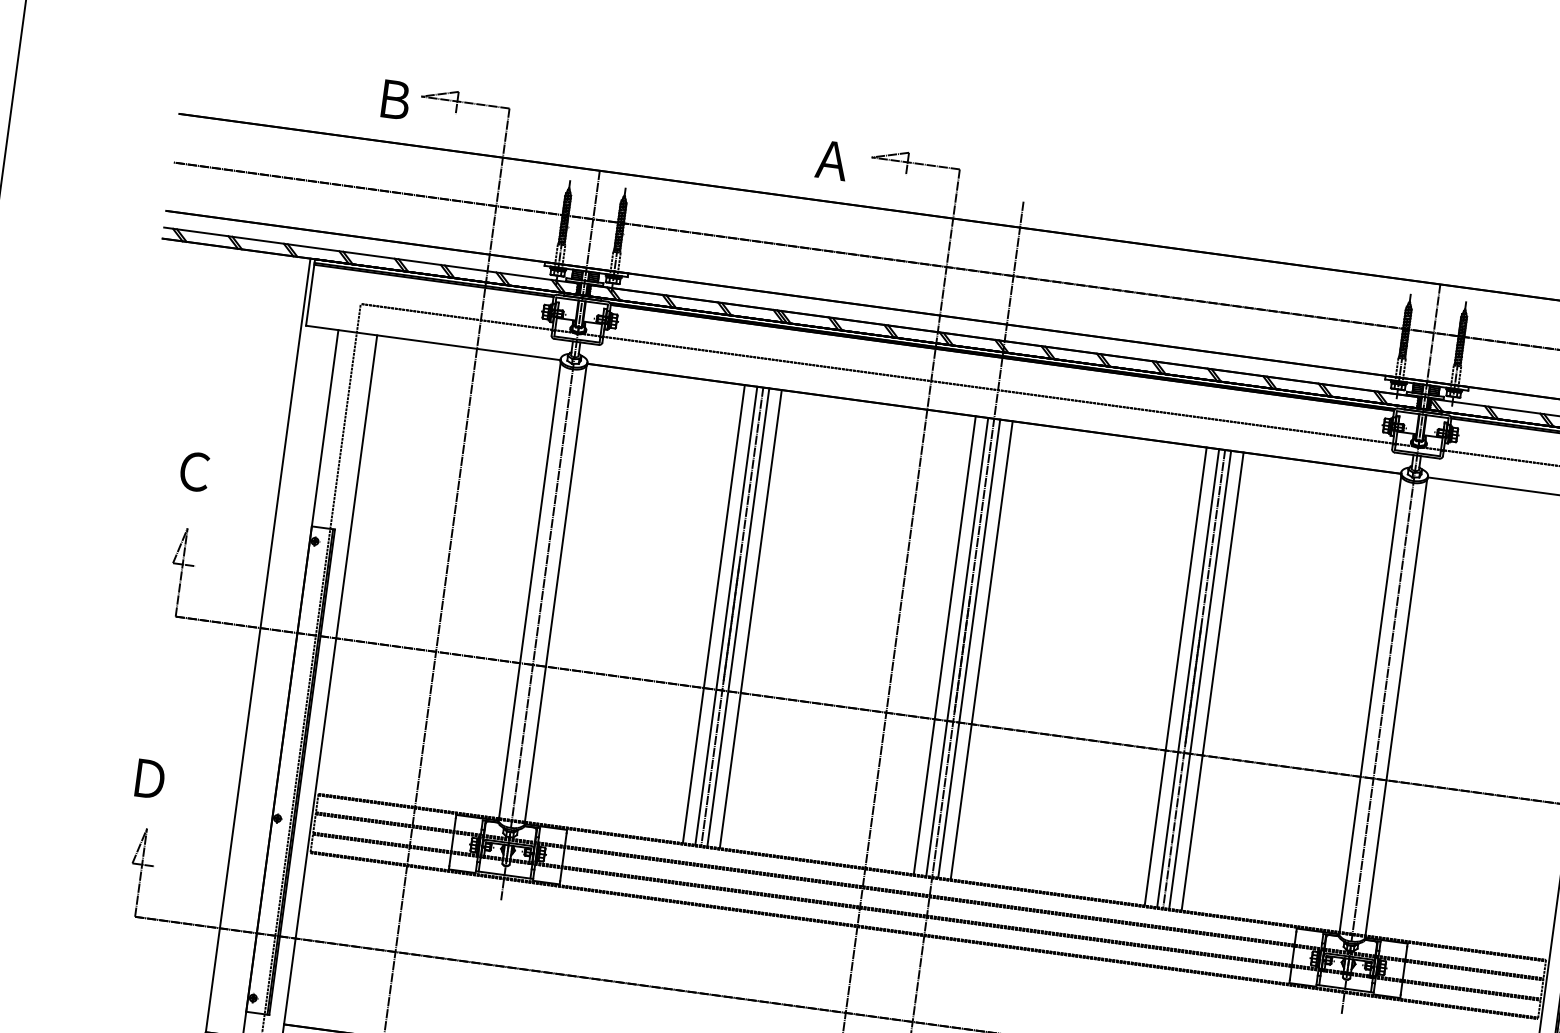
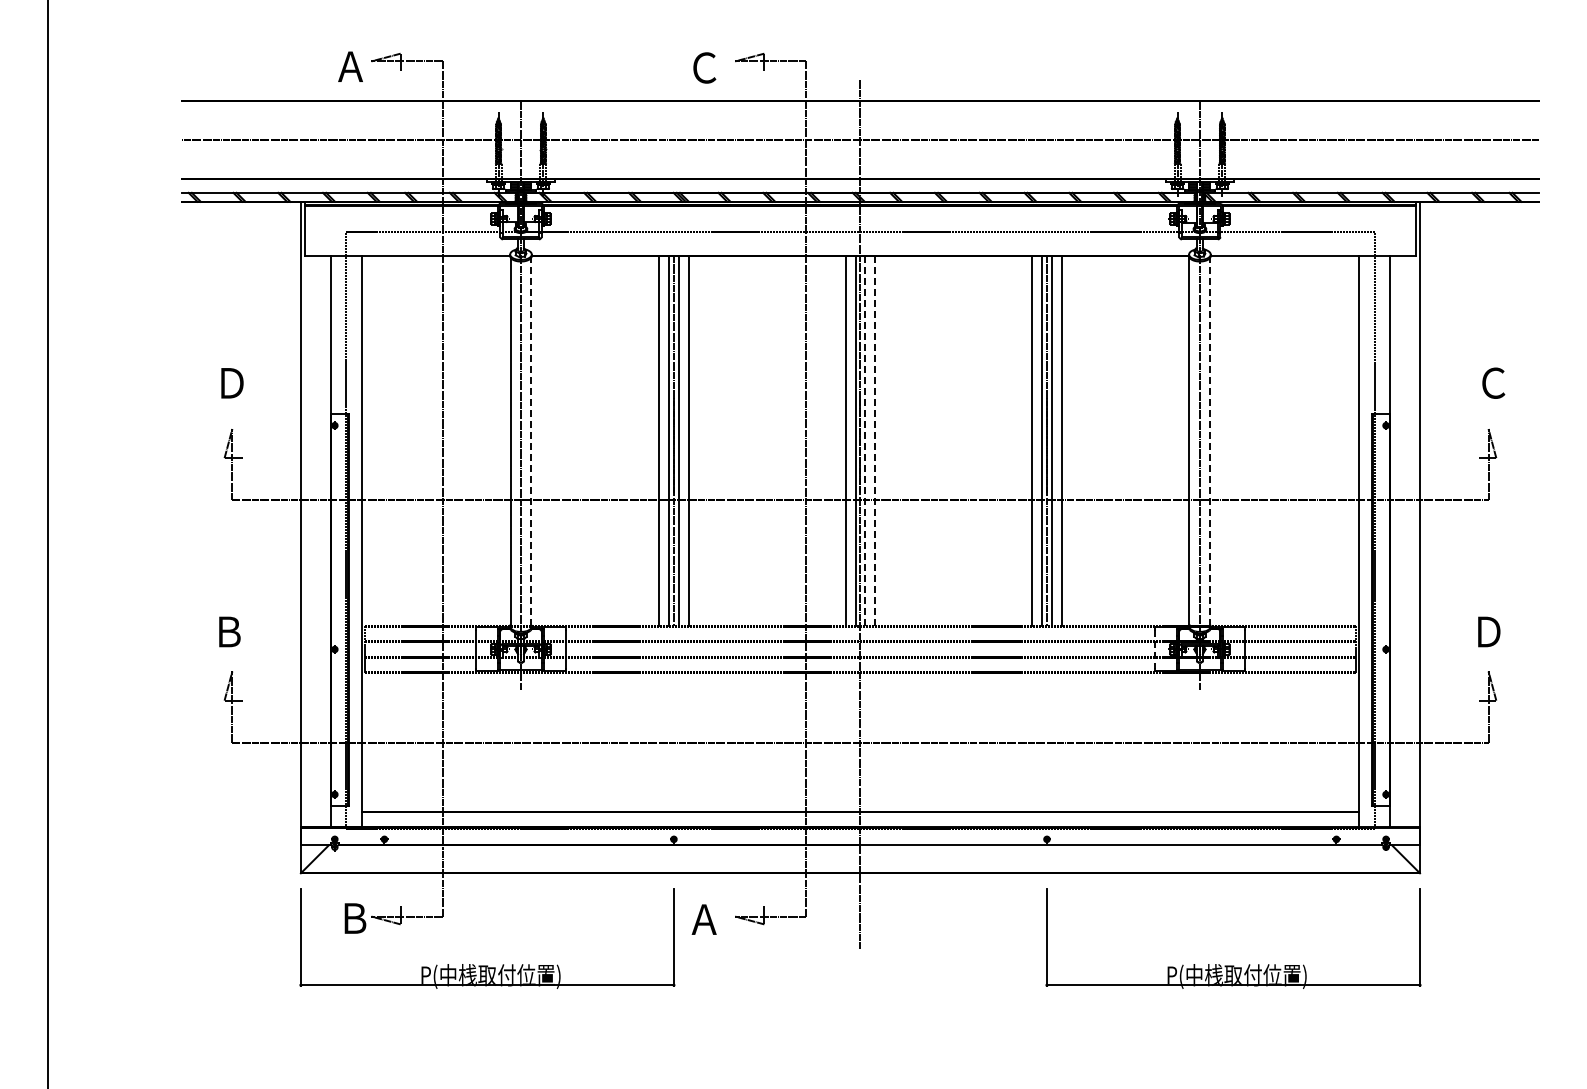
text: (394, 99) -> (350, 66), Ｂ -> Ａ
text: (831, 159) -> (703, 67), Ａ -> Ｃ
text: (194, 470) -> (231, 382), Ｃ -> Ｄ
line: (555, 593) -> (531, 441), solid -> dashed
line: (969, 649) -> (865, 441), solid -> dashed
line: (981, 651) -> (875, 441), solid -> dashed
line: (1396, 707) -> (1210, 441), solid -> dashed
text: (150, 778) -> (229, 631), Ｄ -> Ｂ
line: (1293, 955) -> (1155, 649), solid -> dashed

